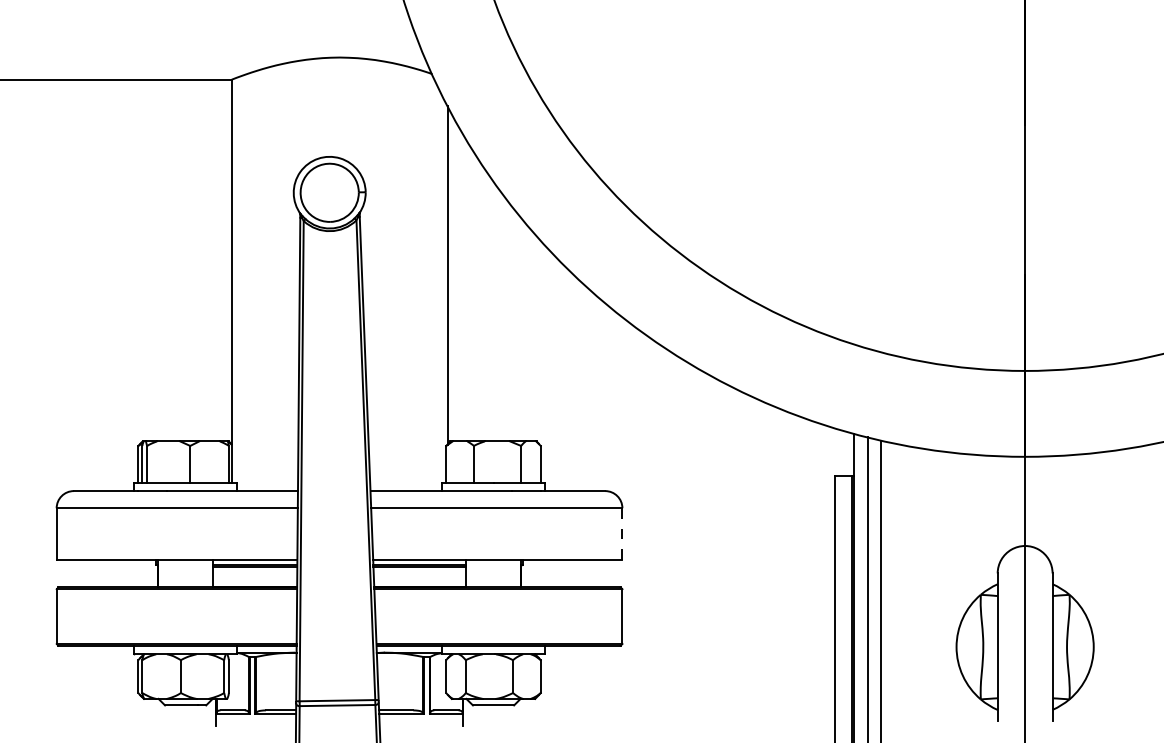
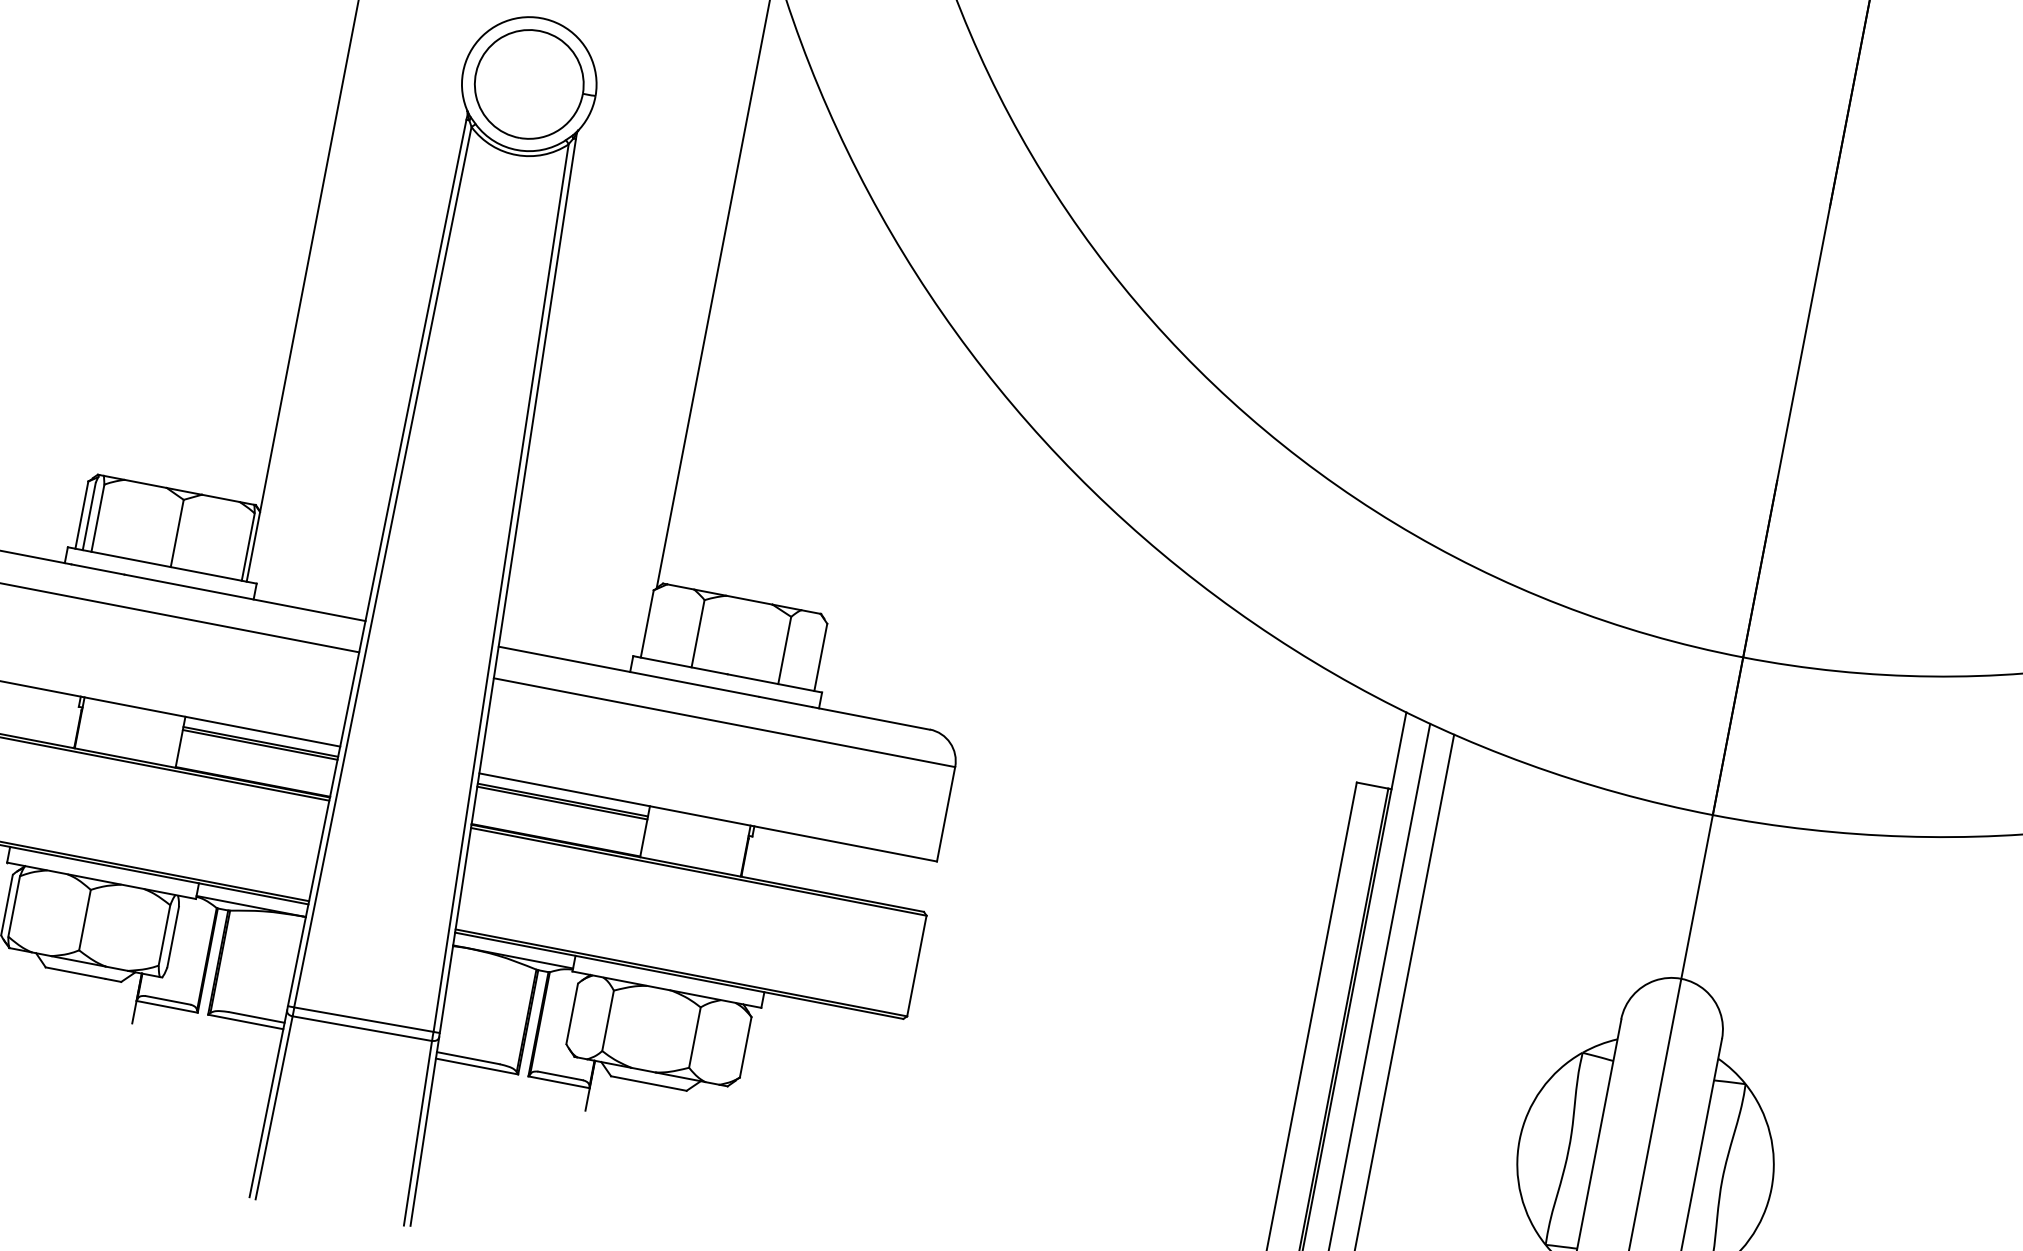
line: (622, 533) -> (946, 813), dashed -> solid

